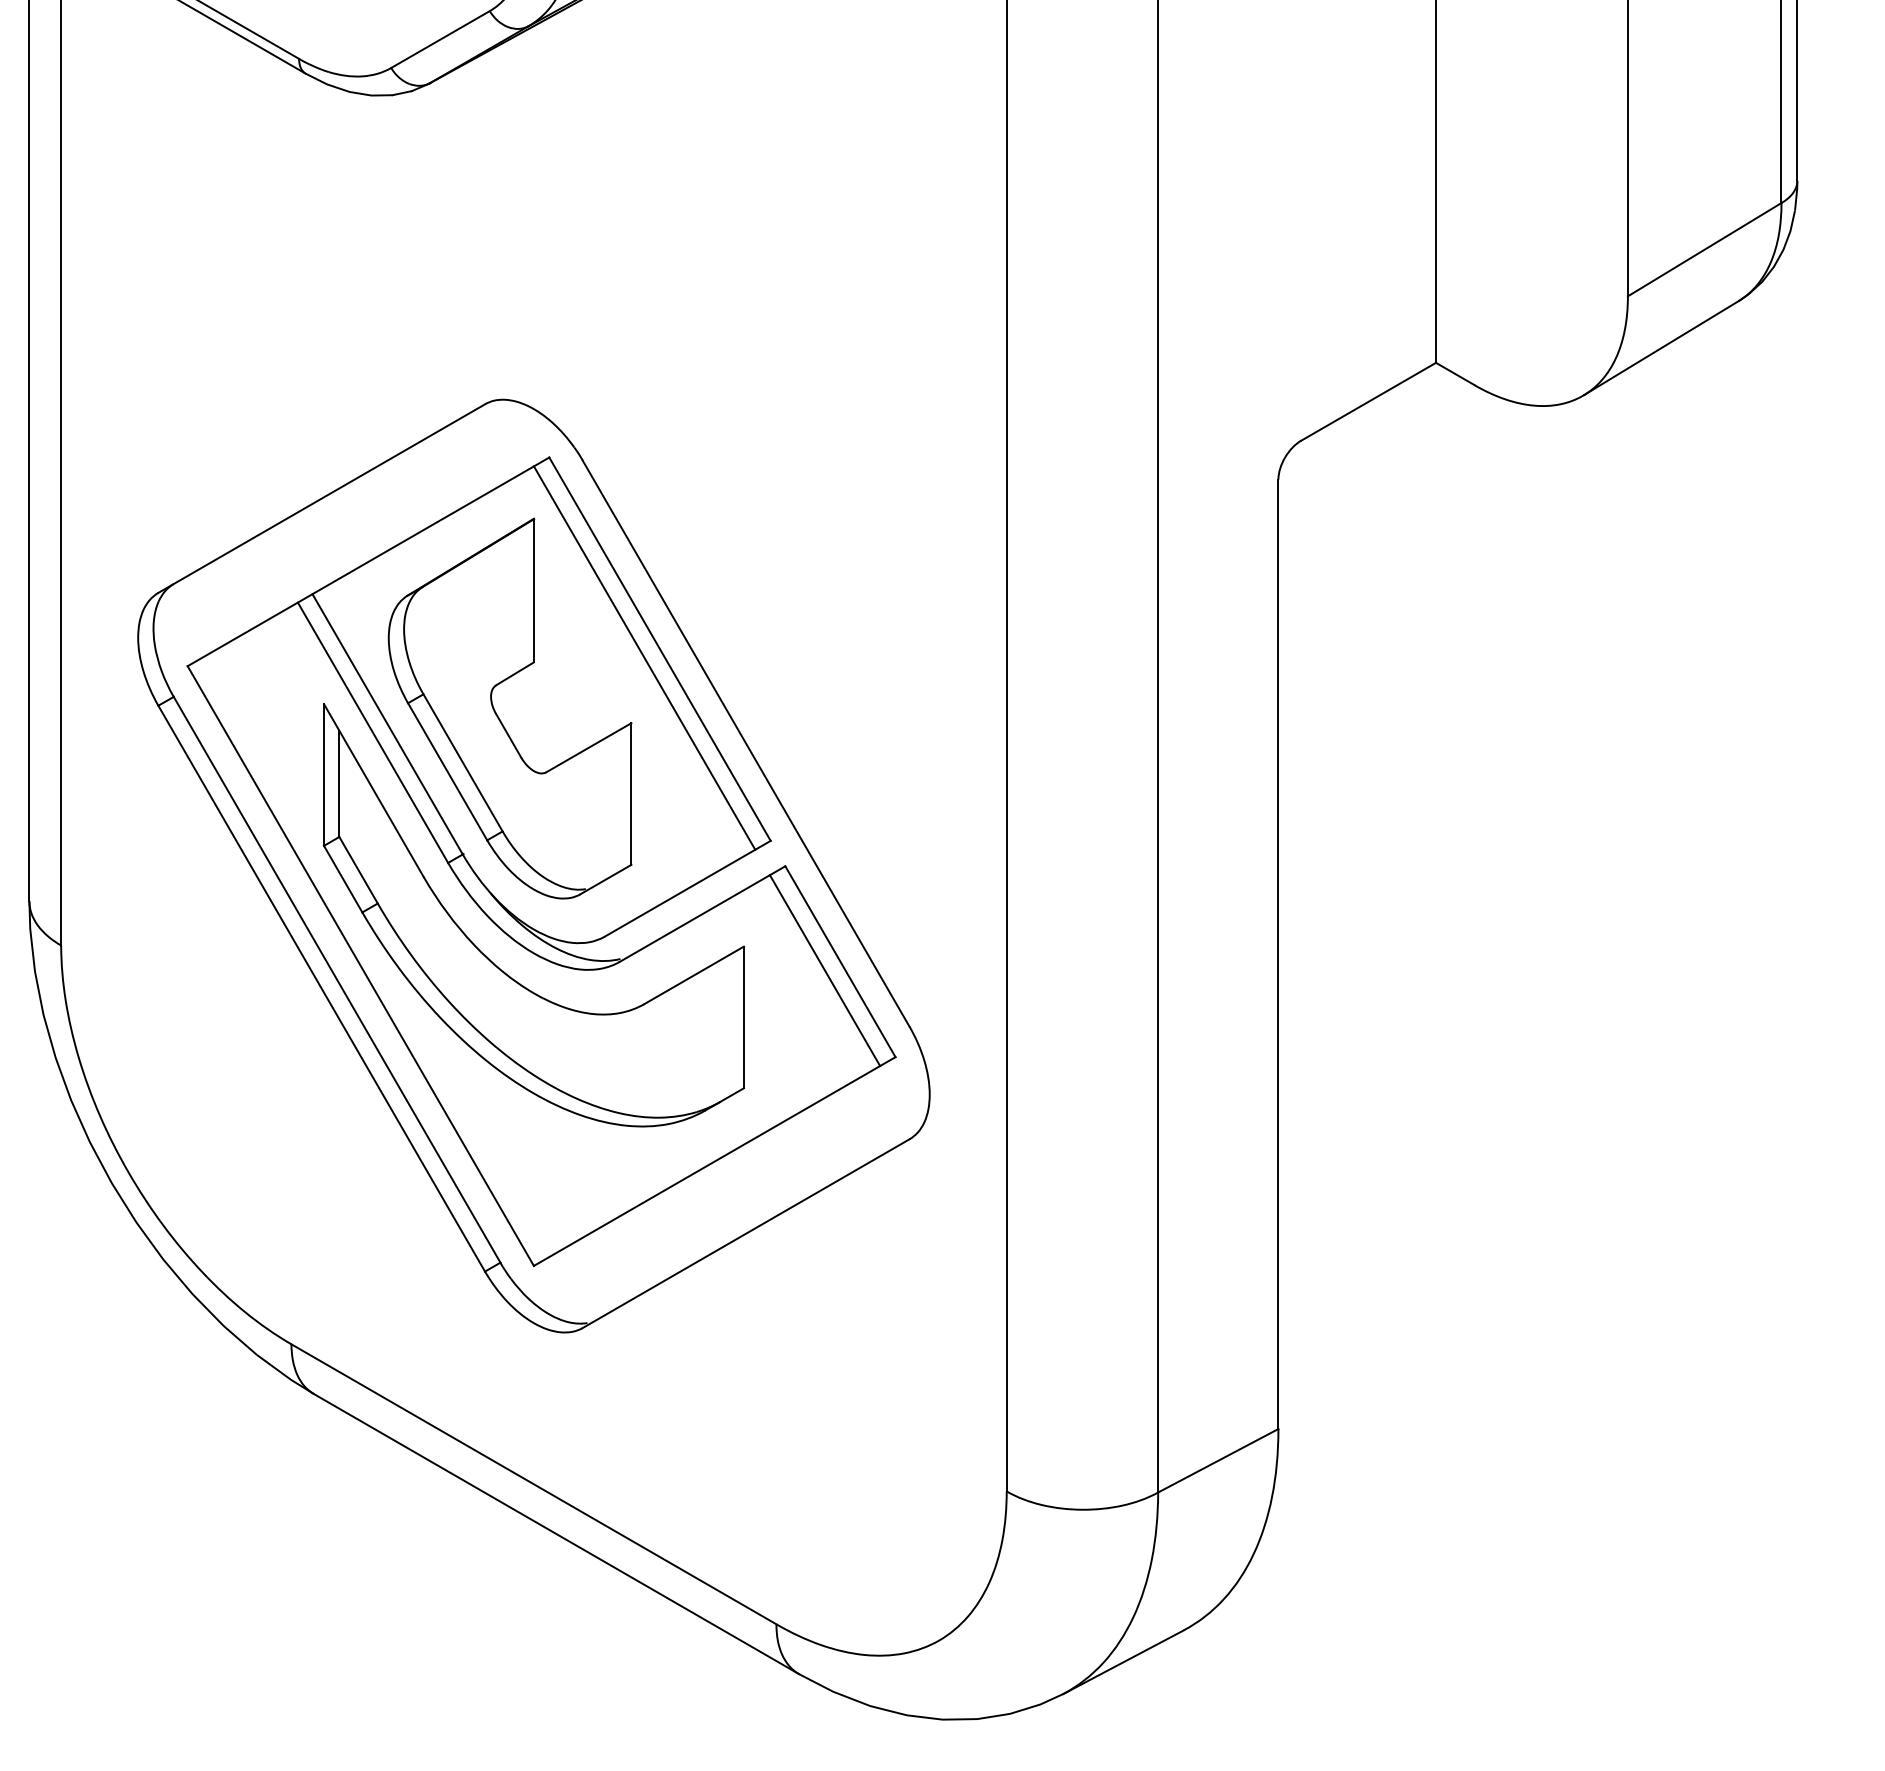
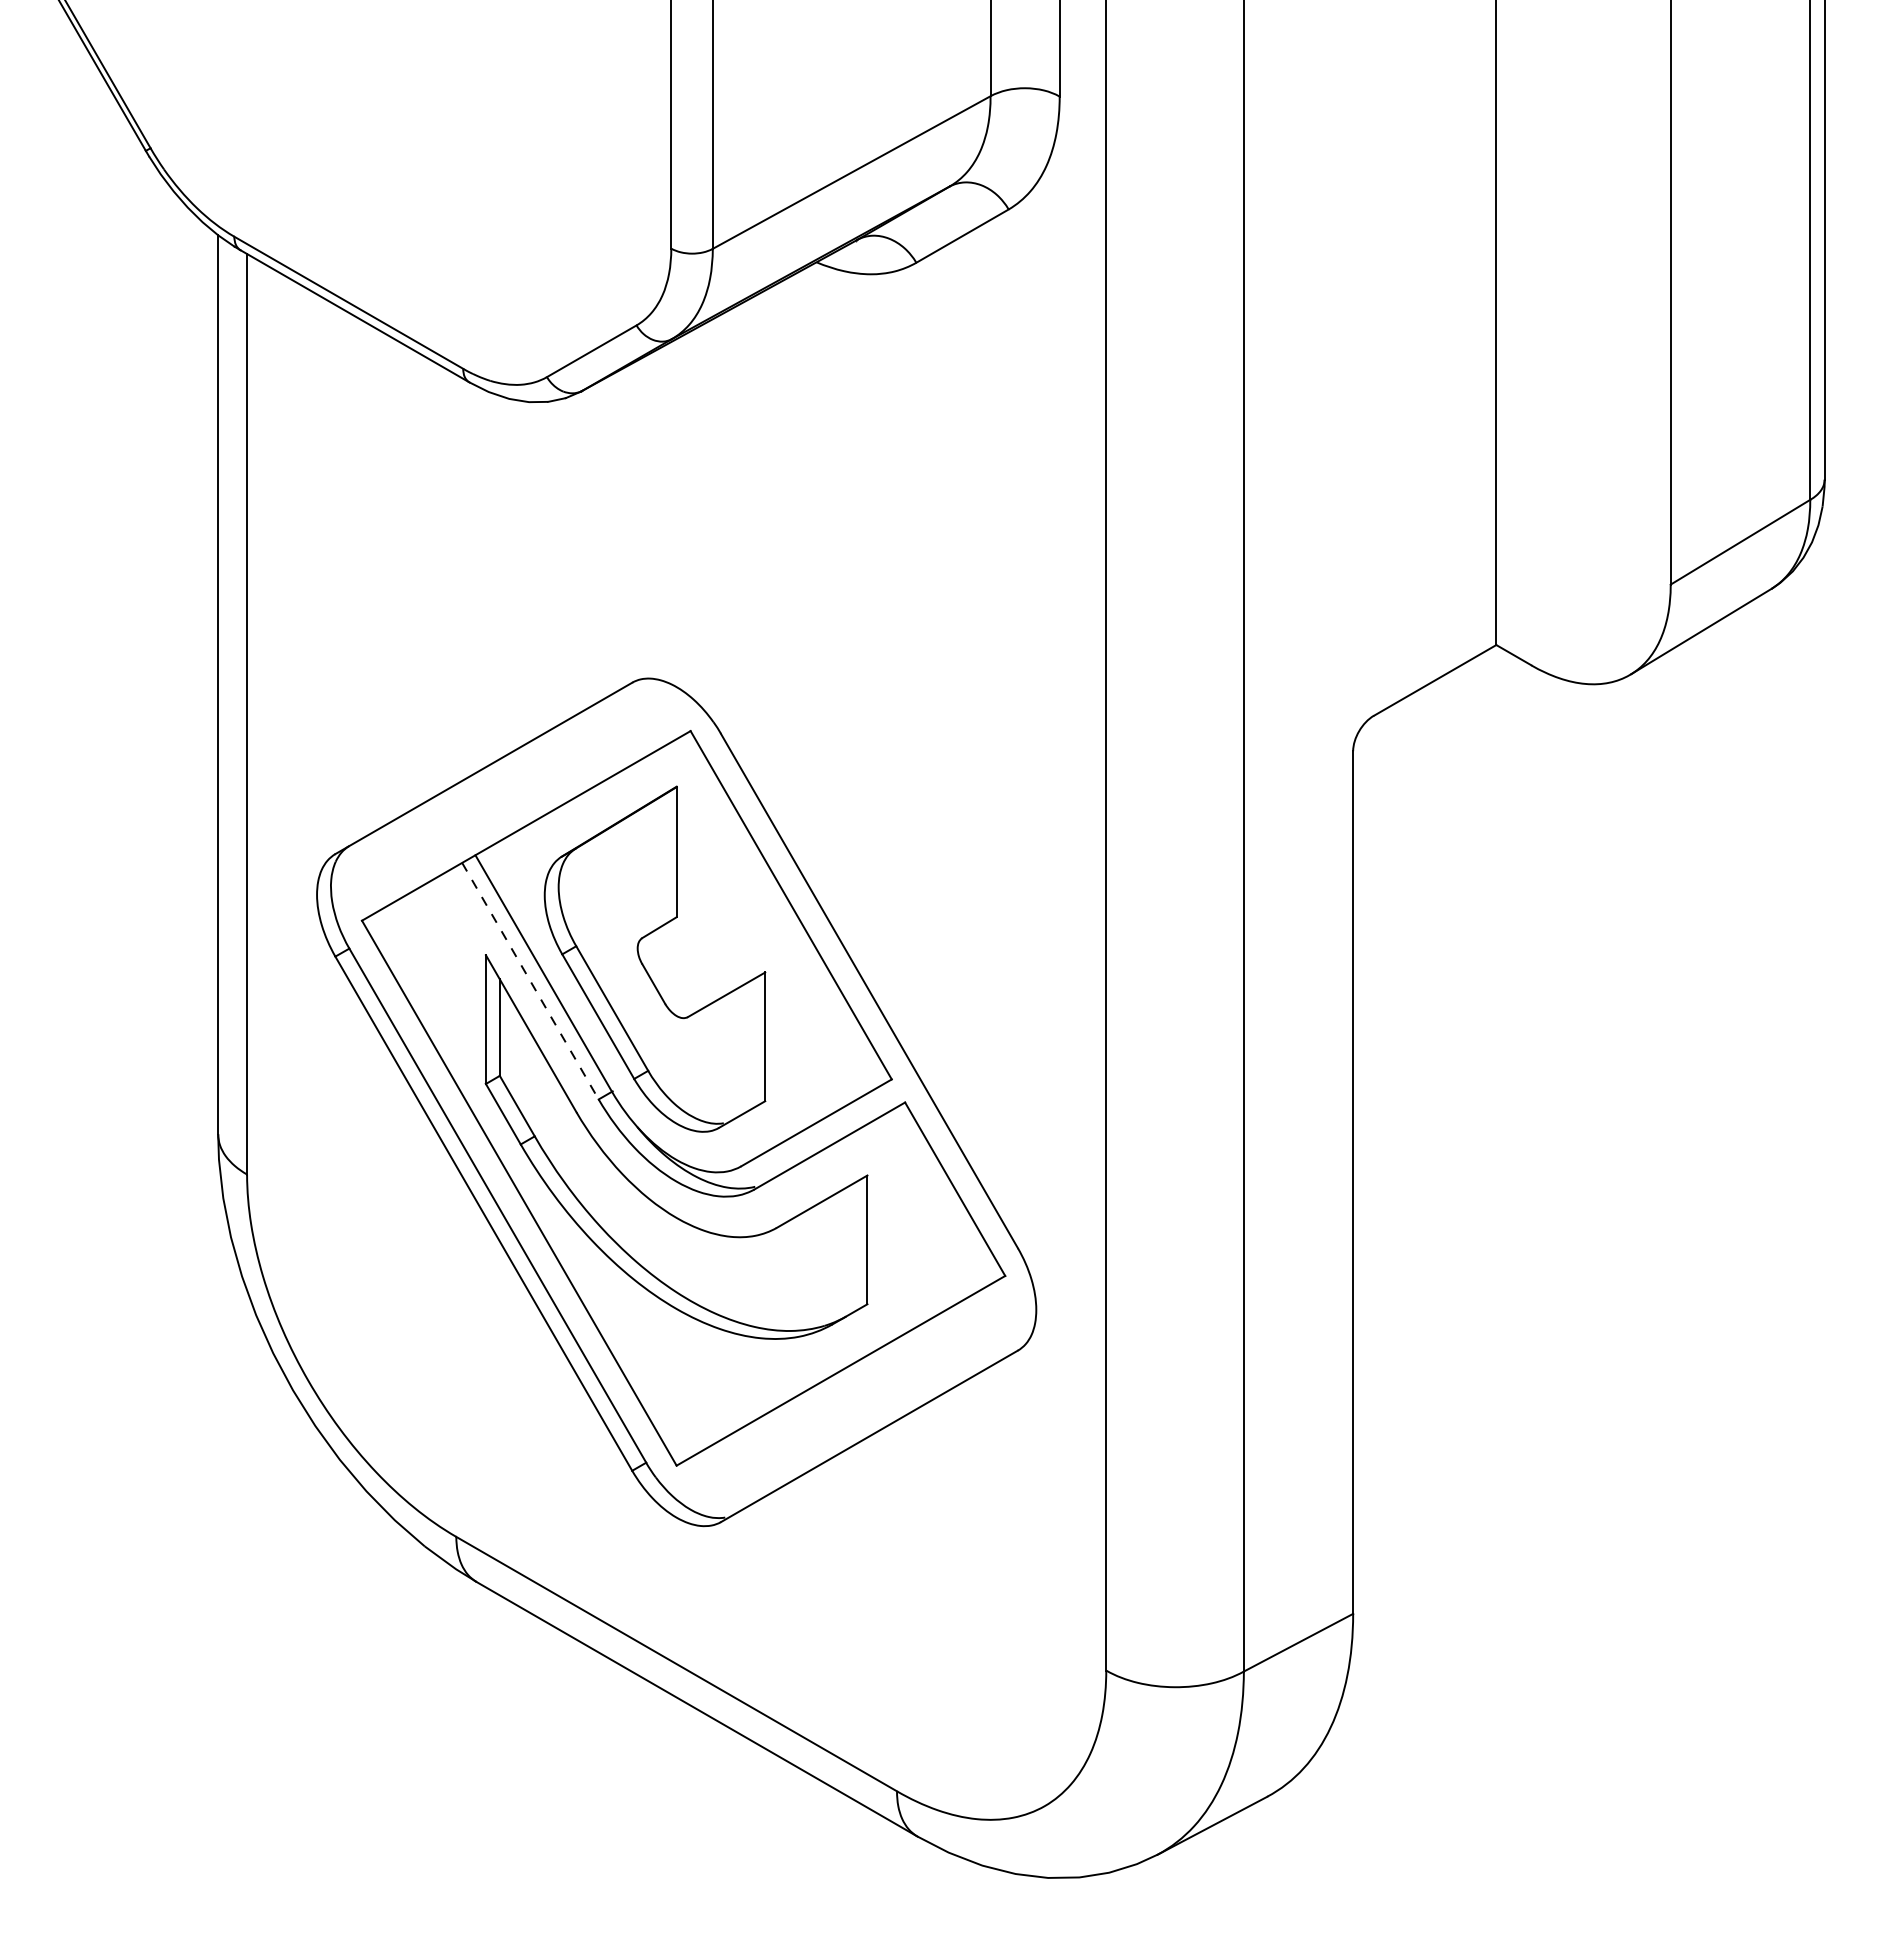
line: (643, 658) -> (776, 913), removed
line: (373, 733) -> (530, 981), solid -> dashed
line: (825, 970) -> (941, 1197), removed

